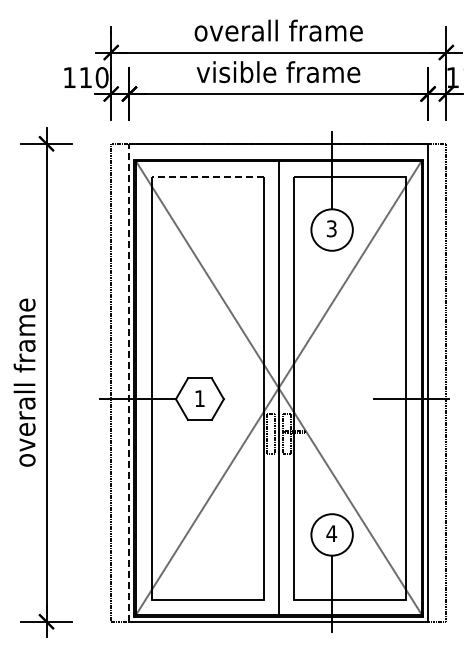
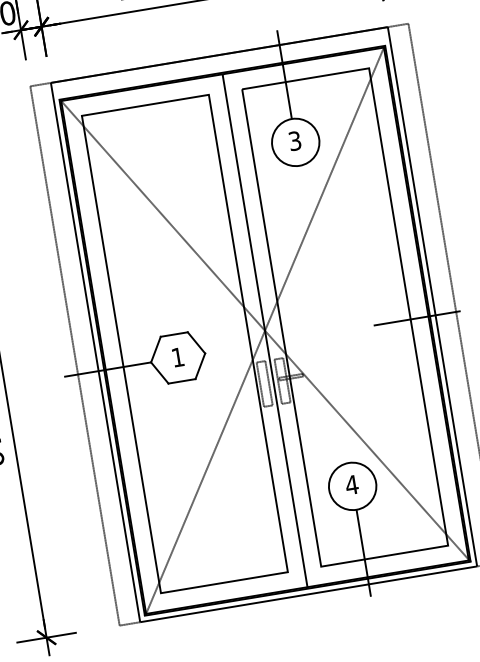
line: (207, 176) -> (145, 105), dashed -> solid
line: (129, 382) -> (95, 352), dashed -> solid

